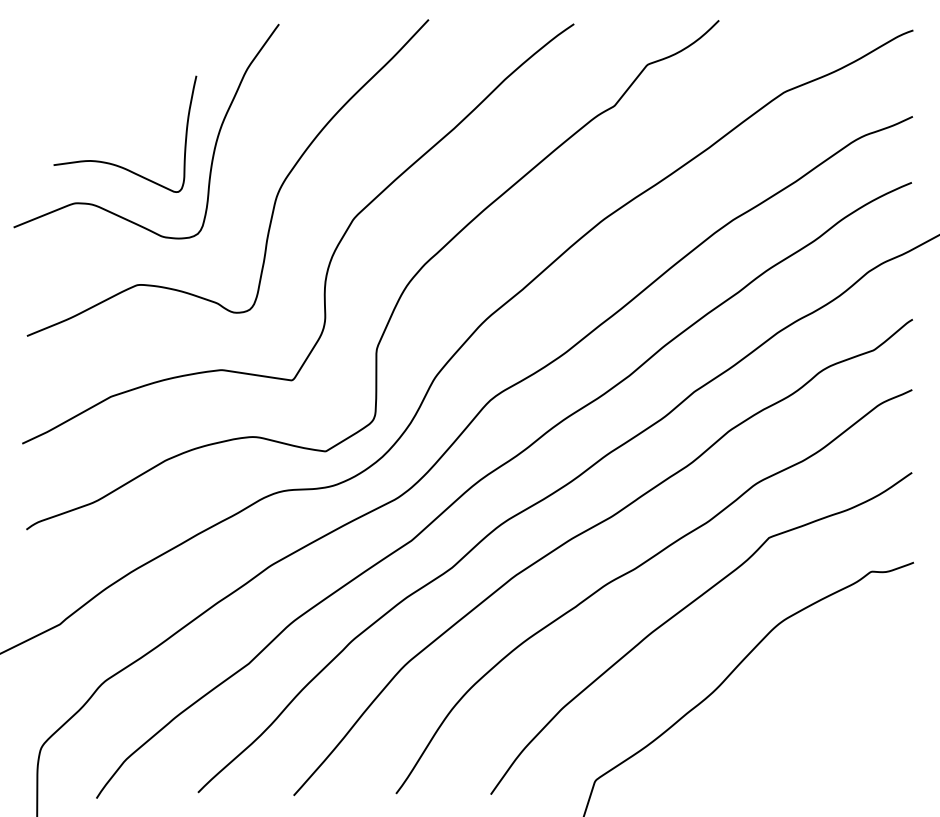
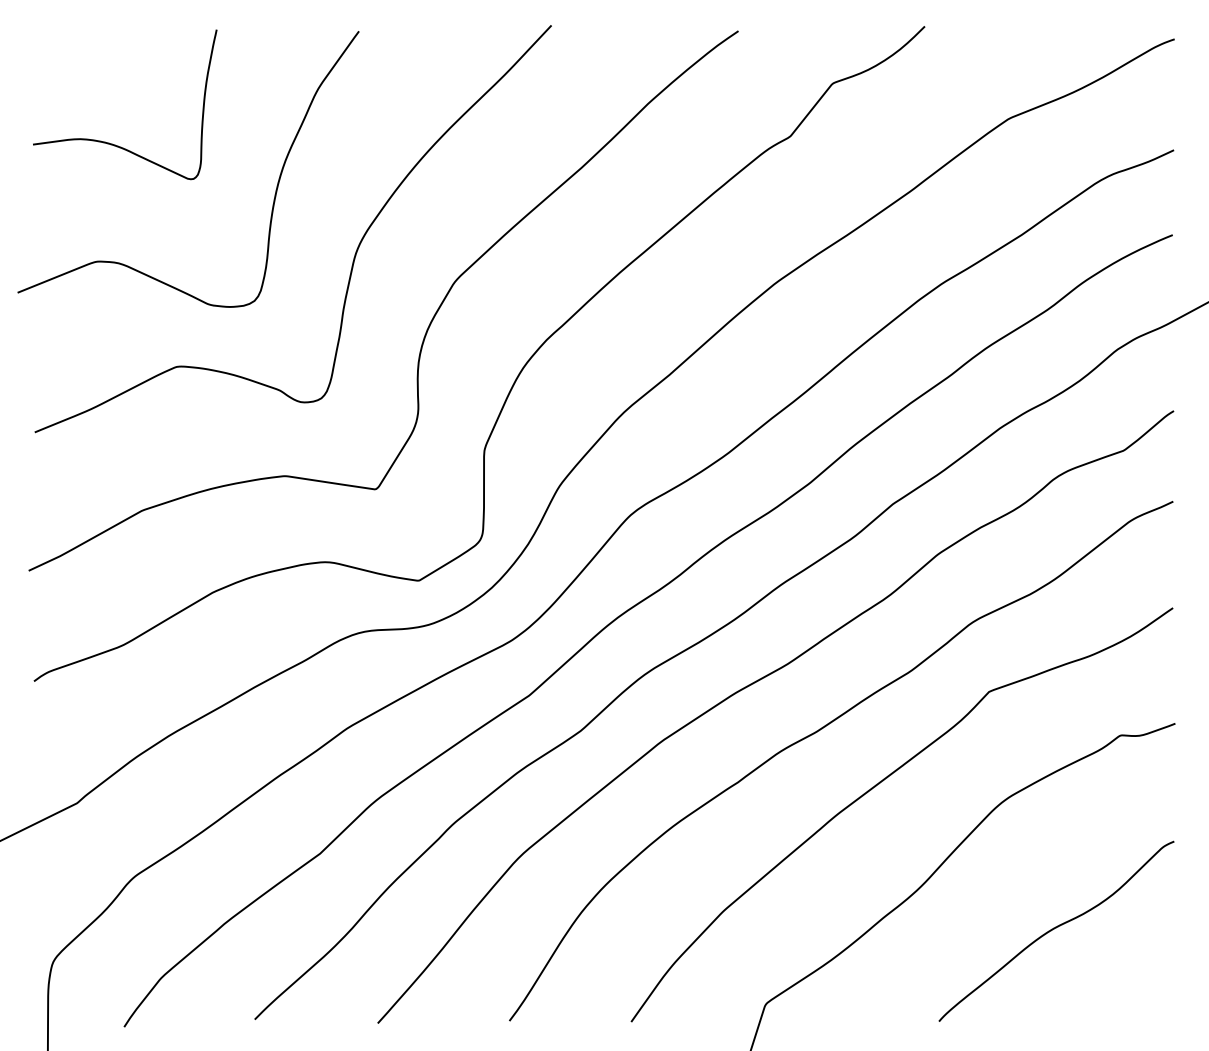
curve: (115, 164) -> (112, 143), moved
curve: (821, 721) -> (1056, 928), added

